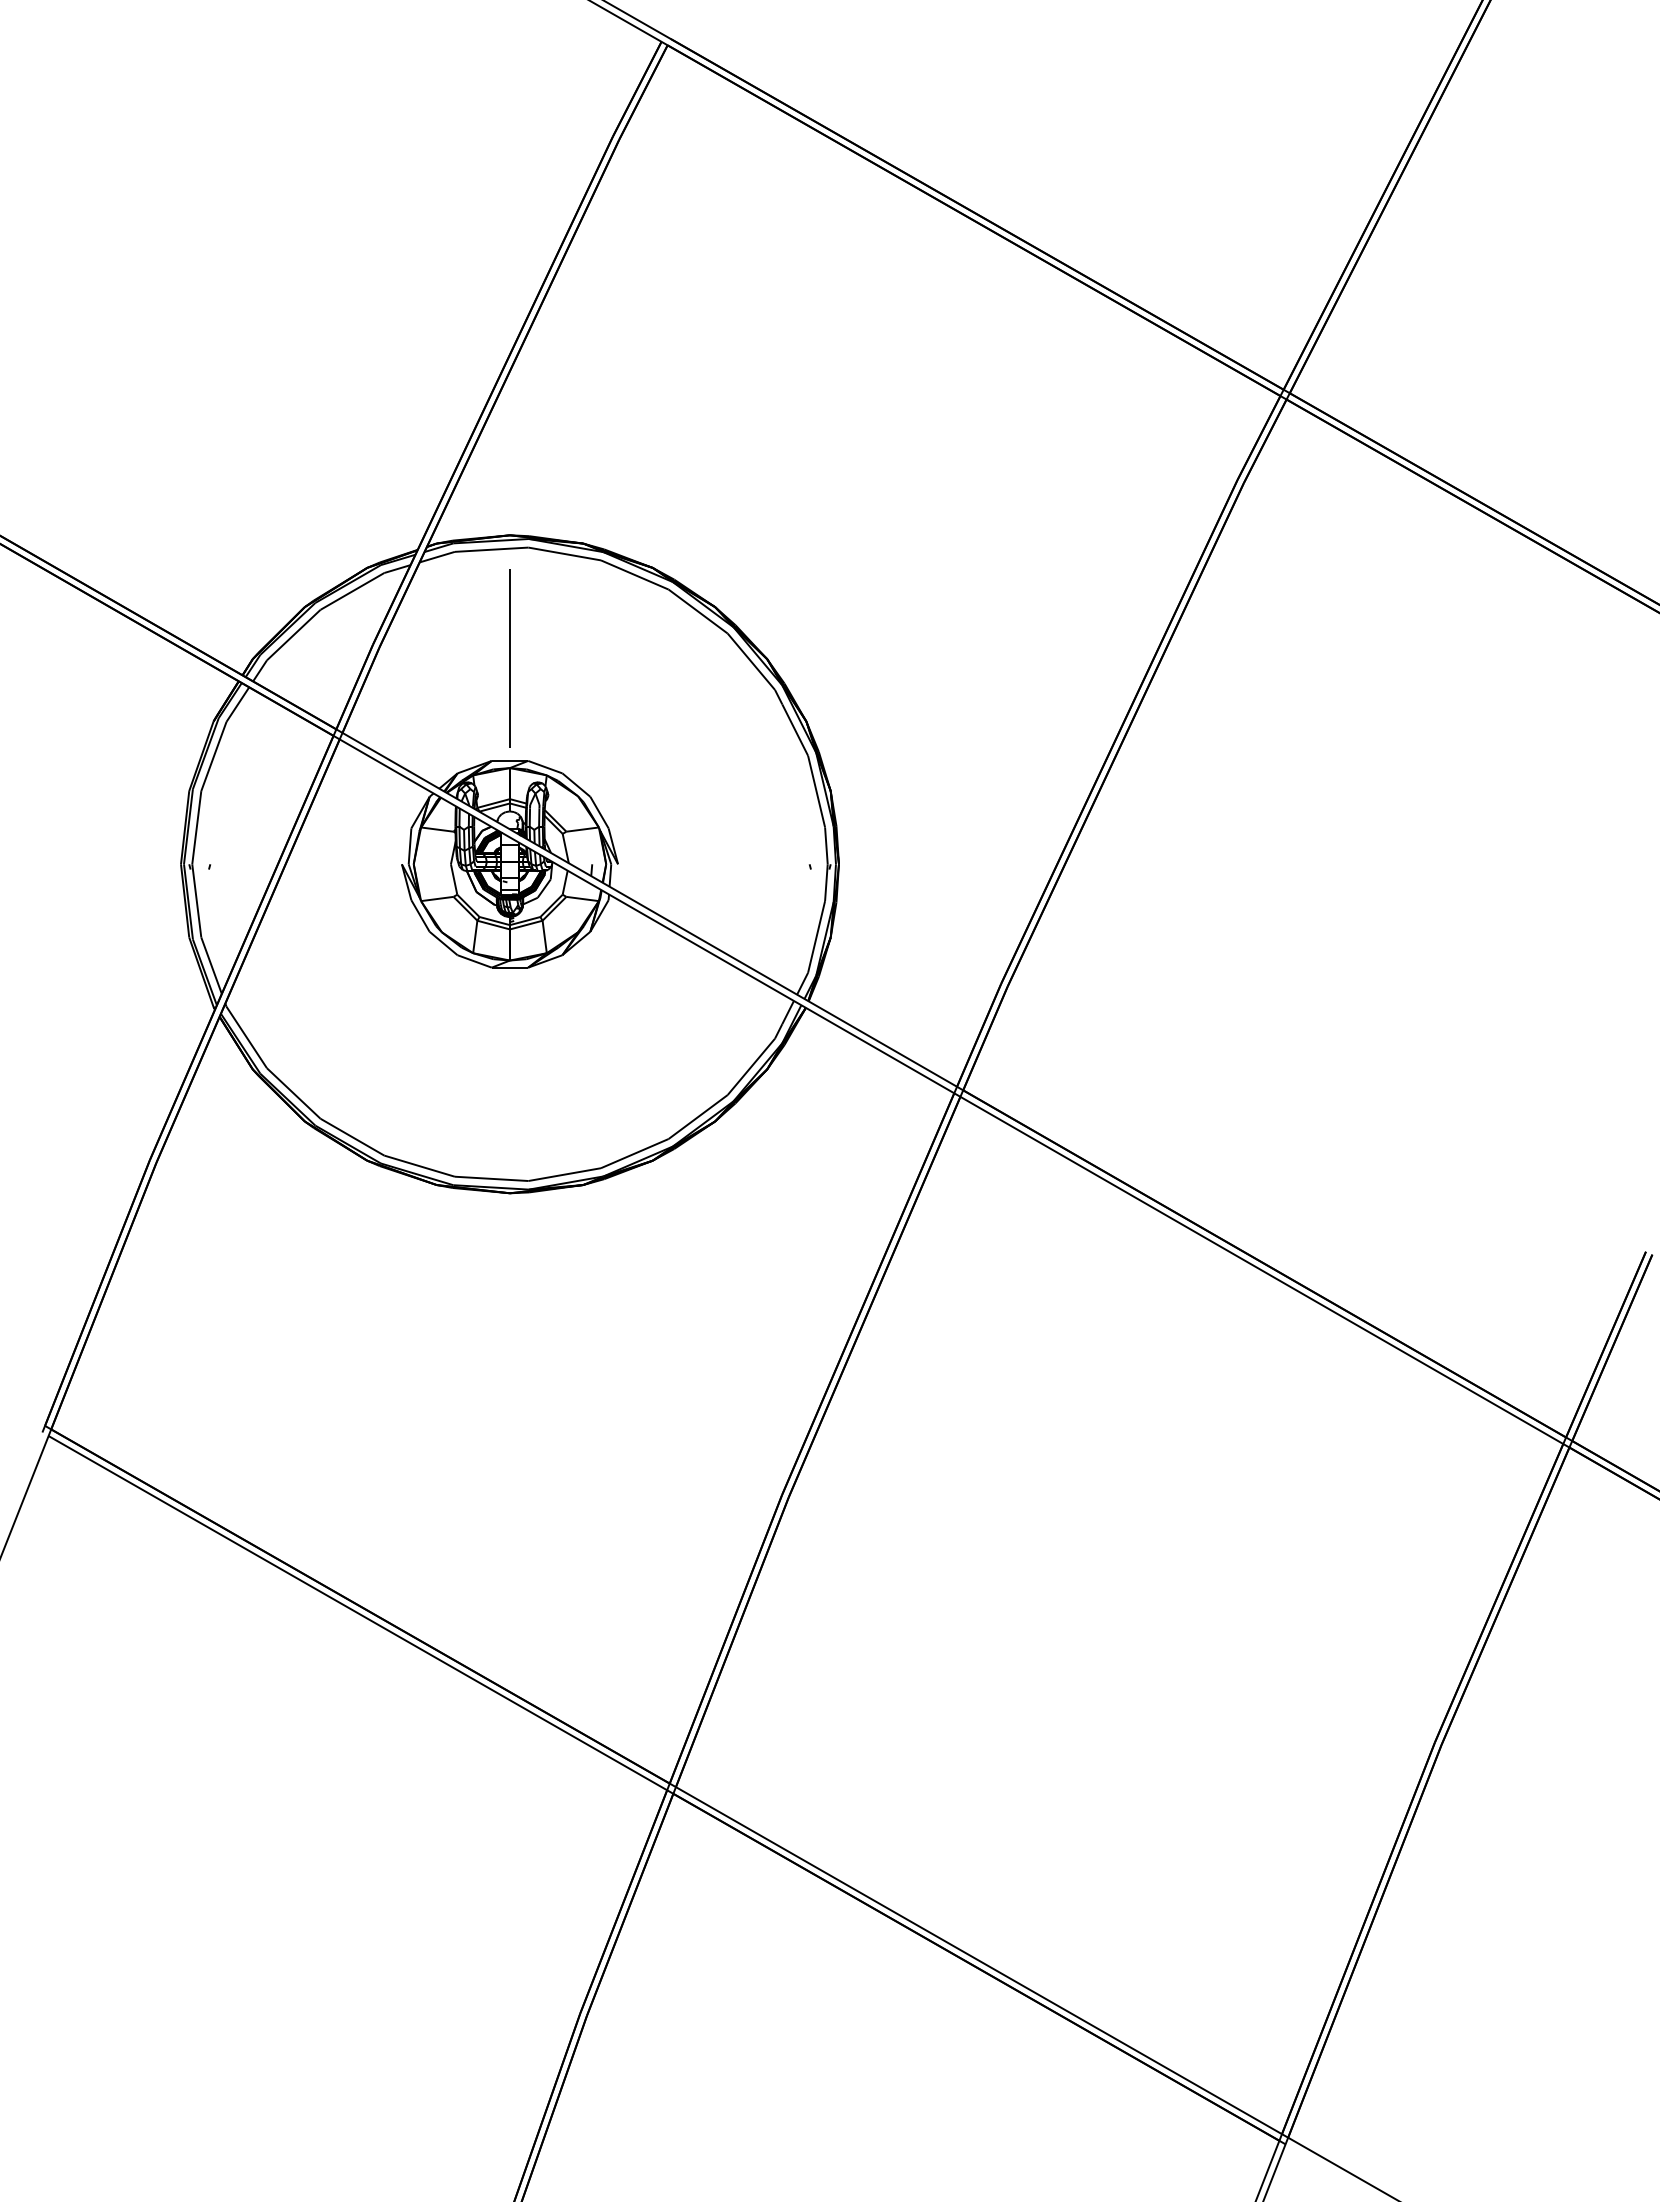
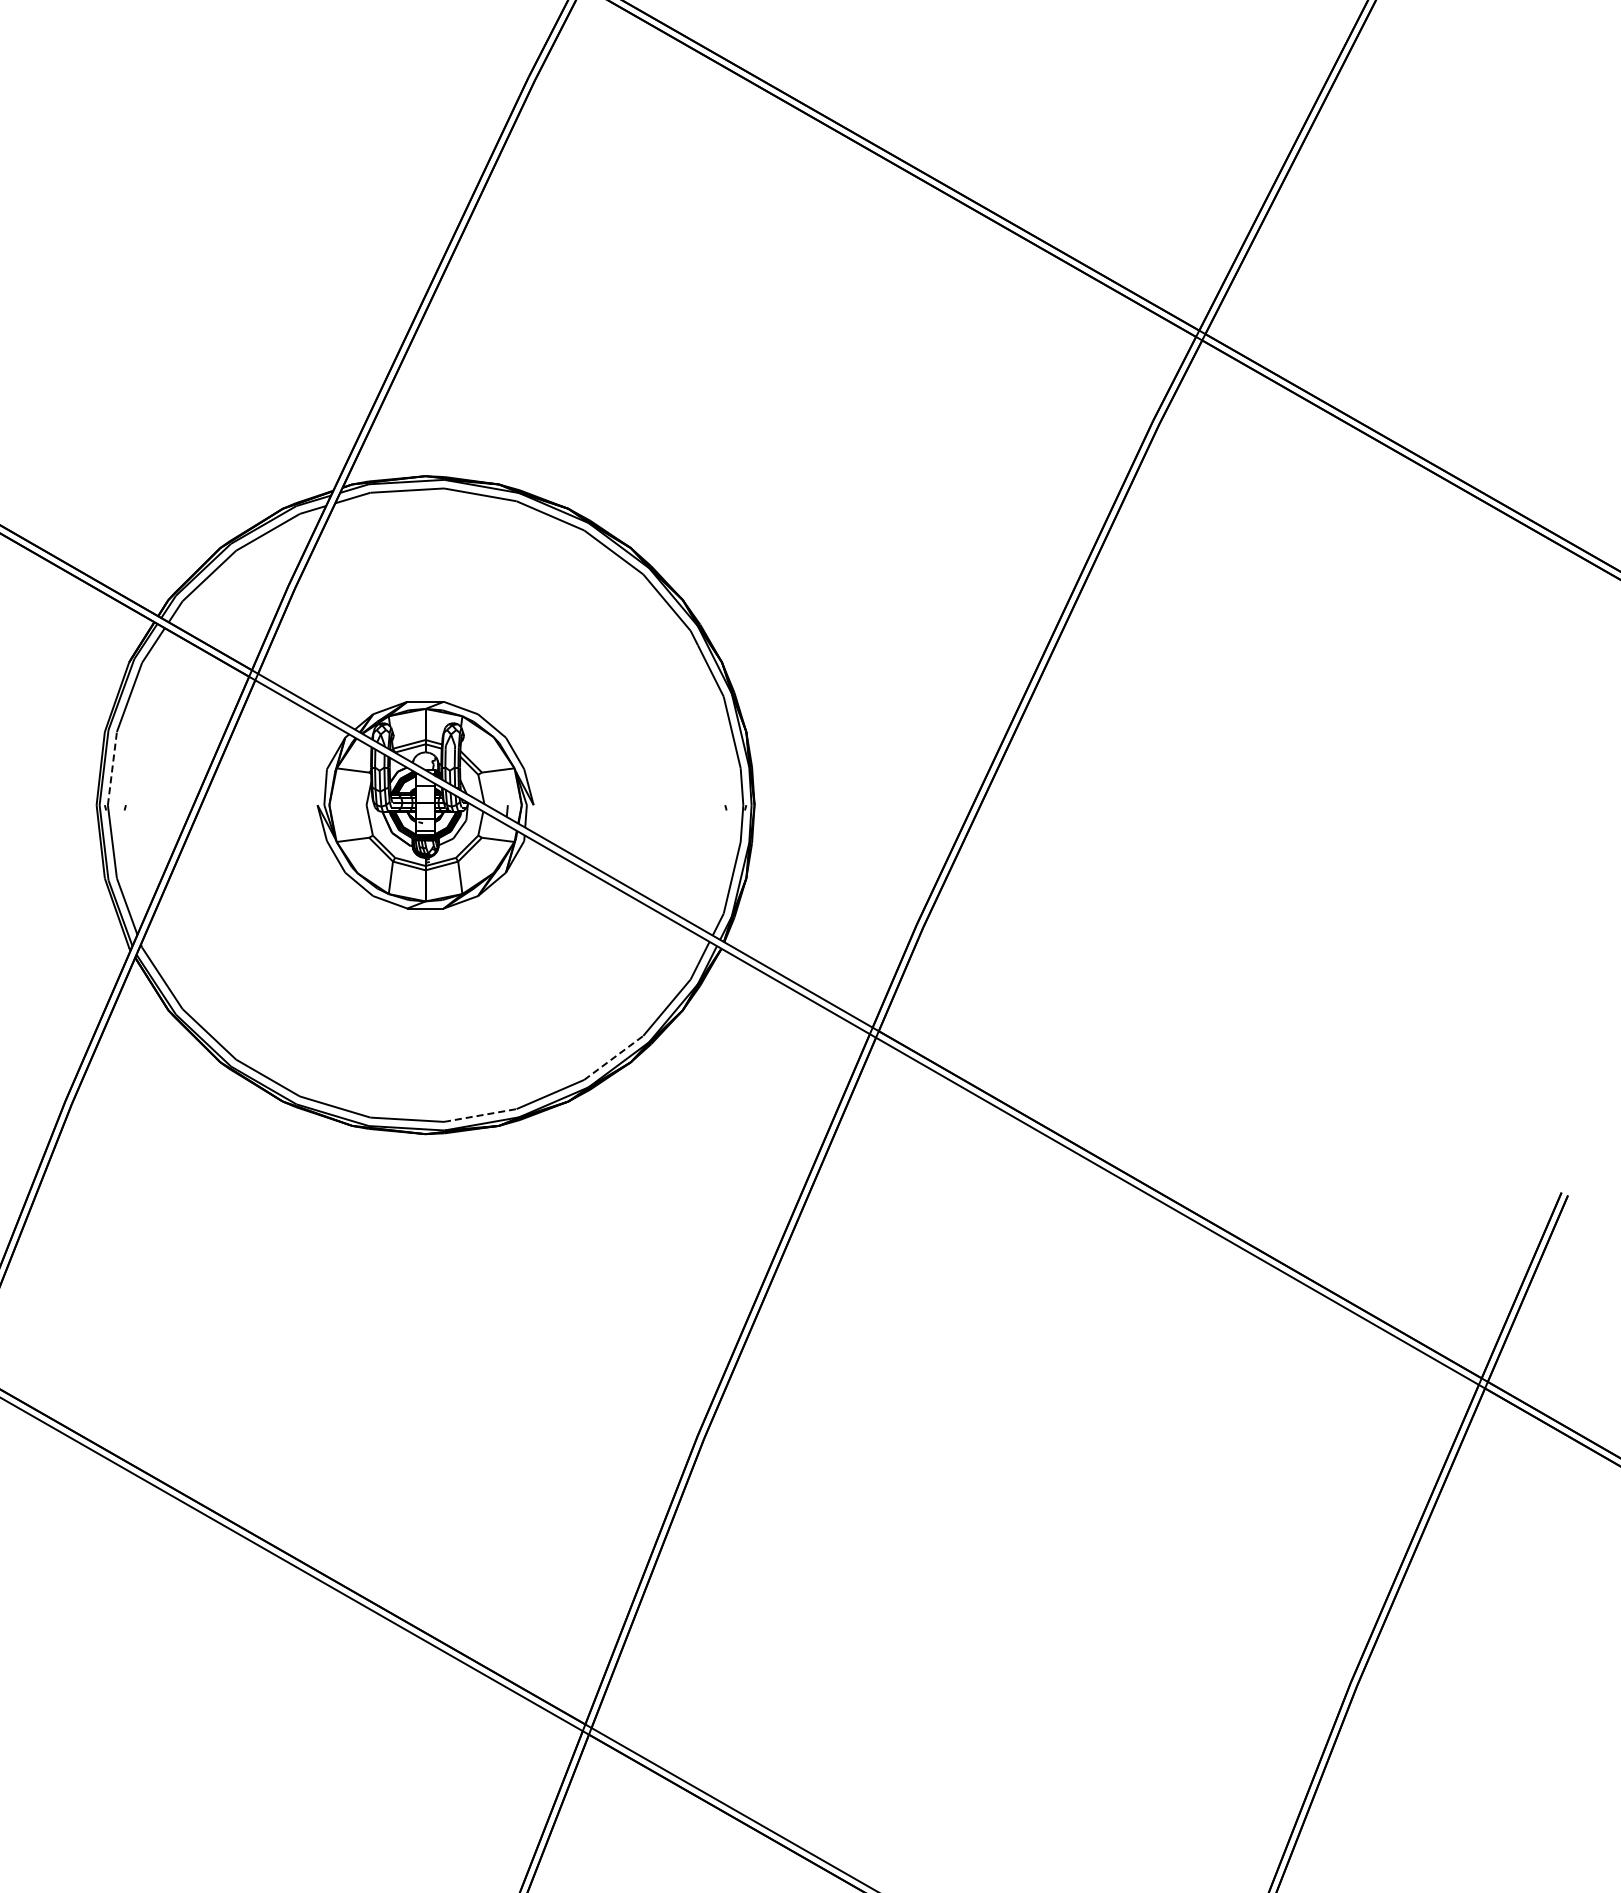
line: (509, 658) -> (425, 599), removed
line: (196, 827) -> (112, 768), solid -> dashed
line: (698, 1117) -> (614, 1058), solid -> dashed
line: (564, 1174) -> (480, 1115), solid -> dashed

